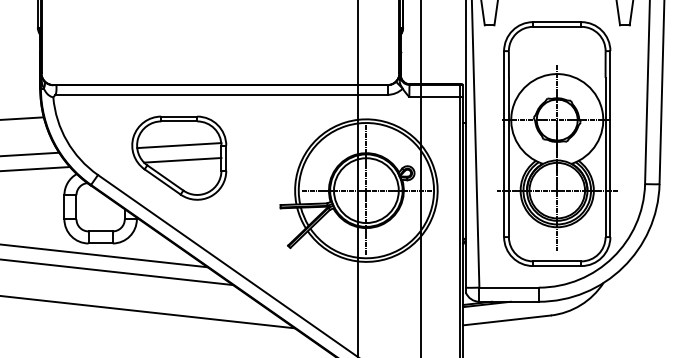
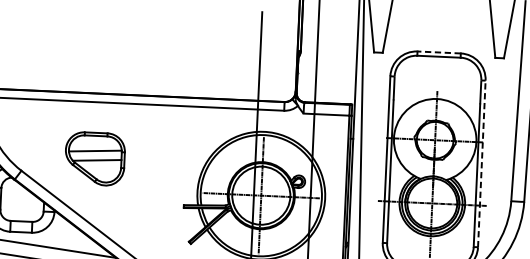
line: (556, 22) -> (438, 52), solid -> dashed
line: (610, 144) -> (481, 164), solid -> dashed
part: (179, 157) -> (95, 158), size x0.7

